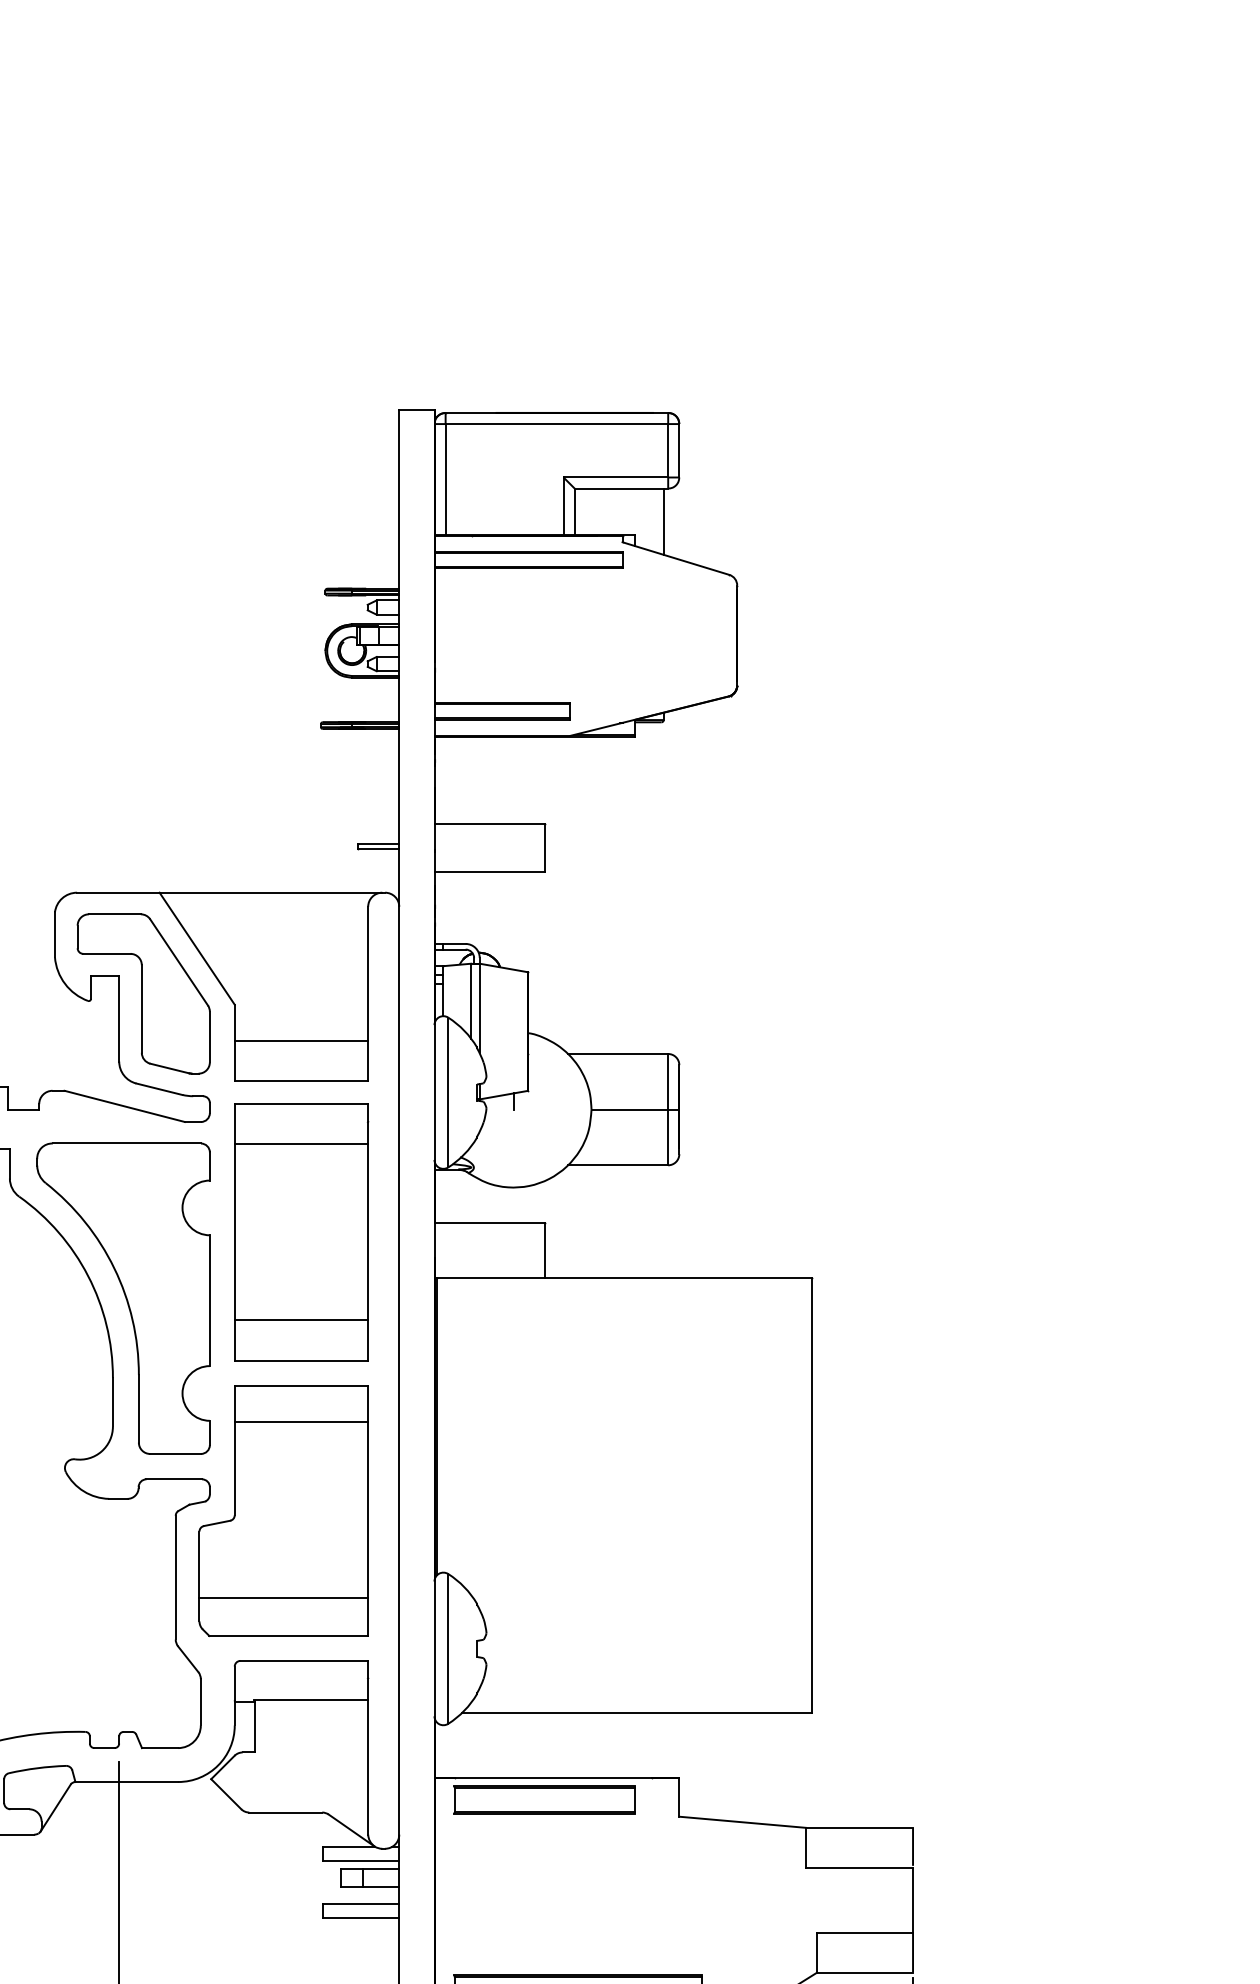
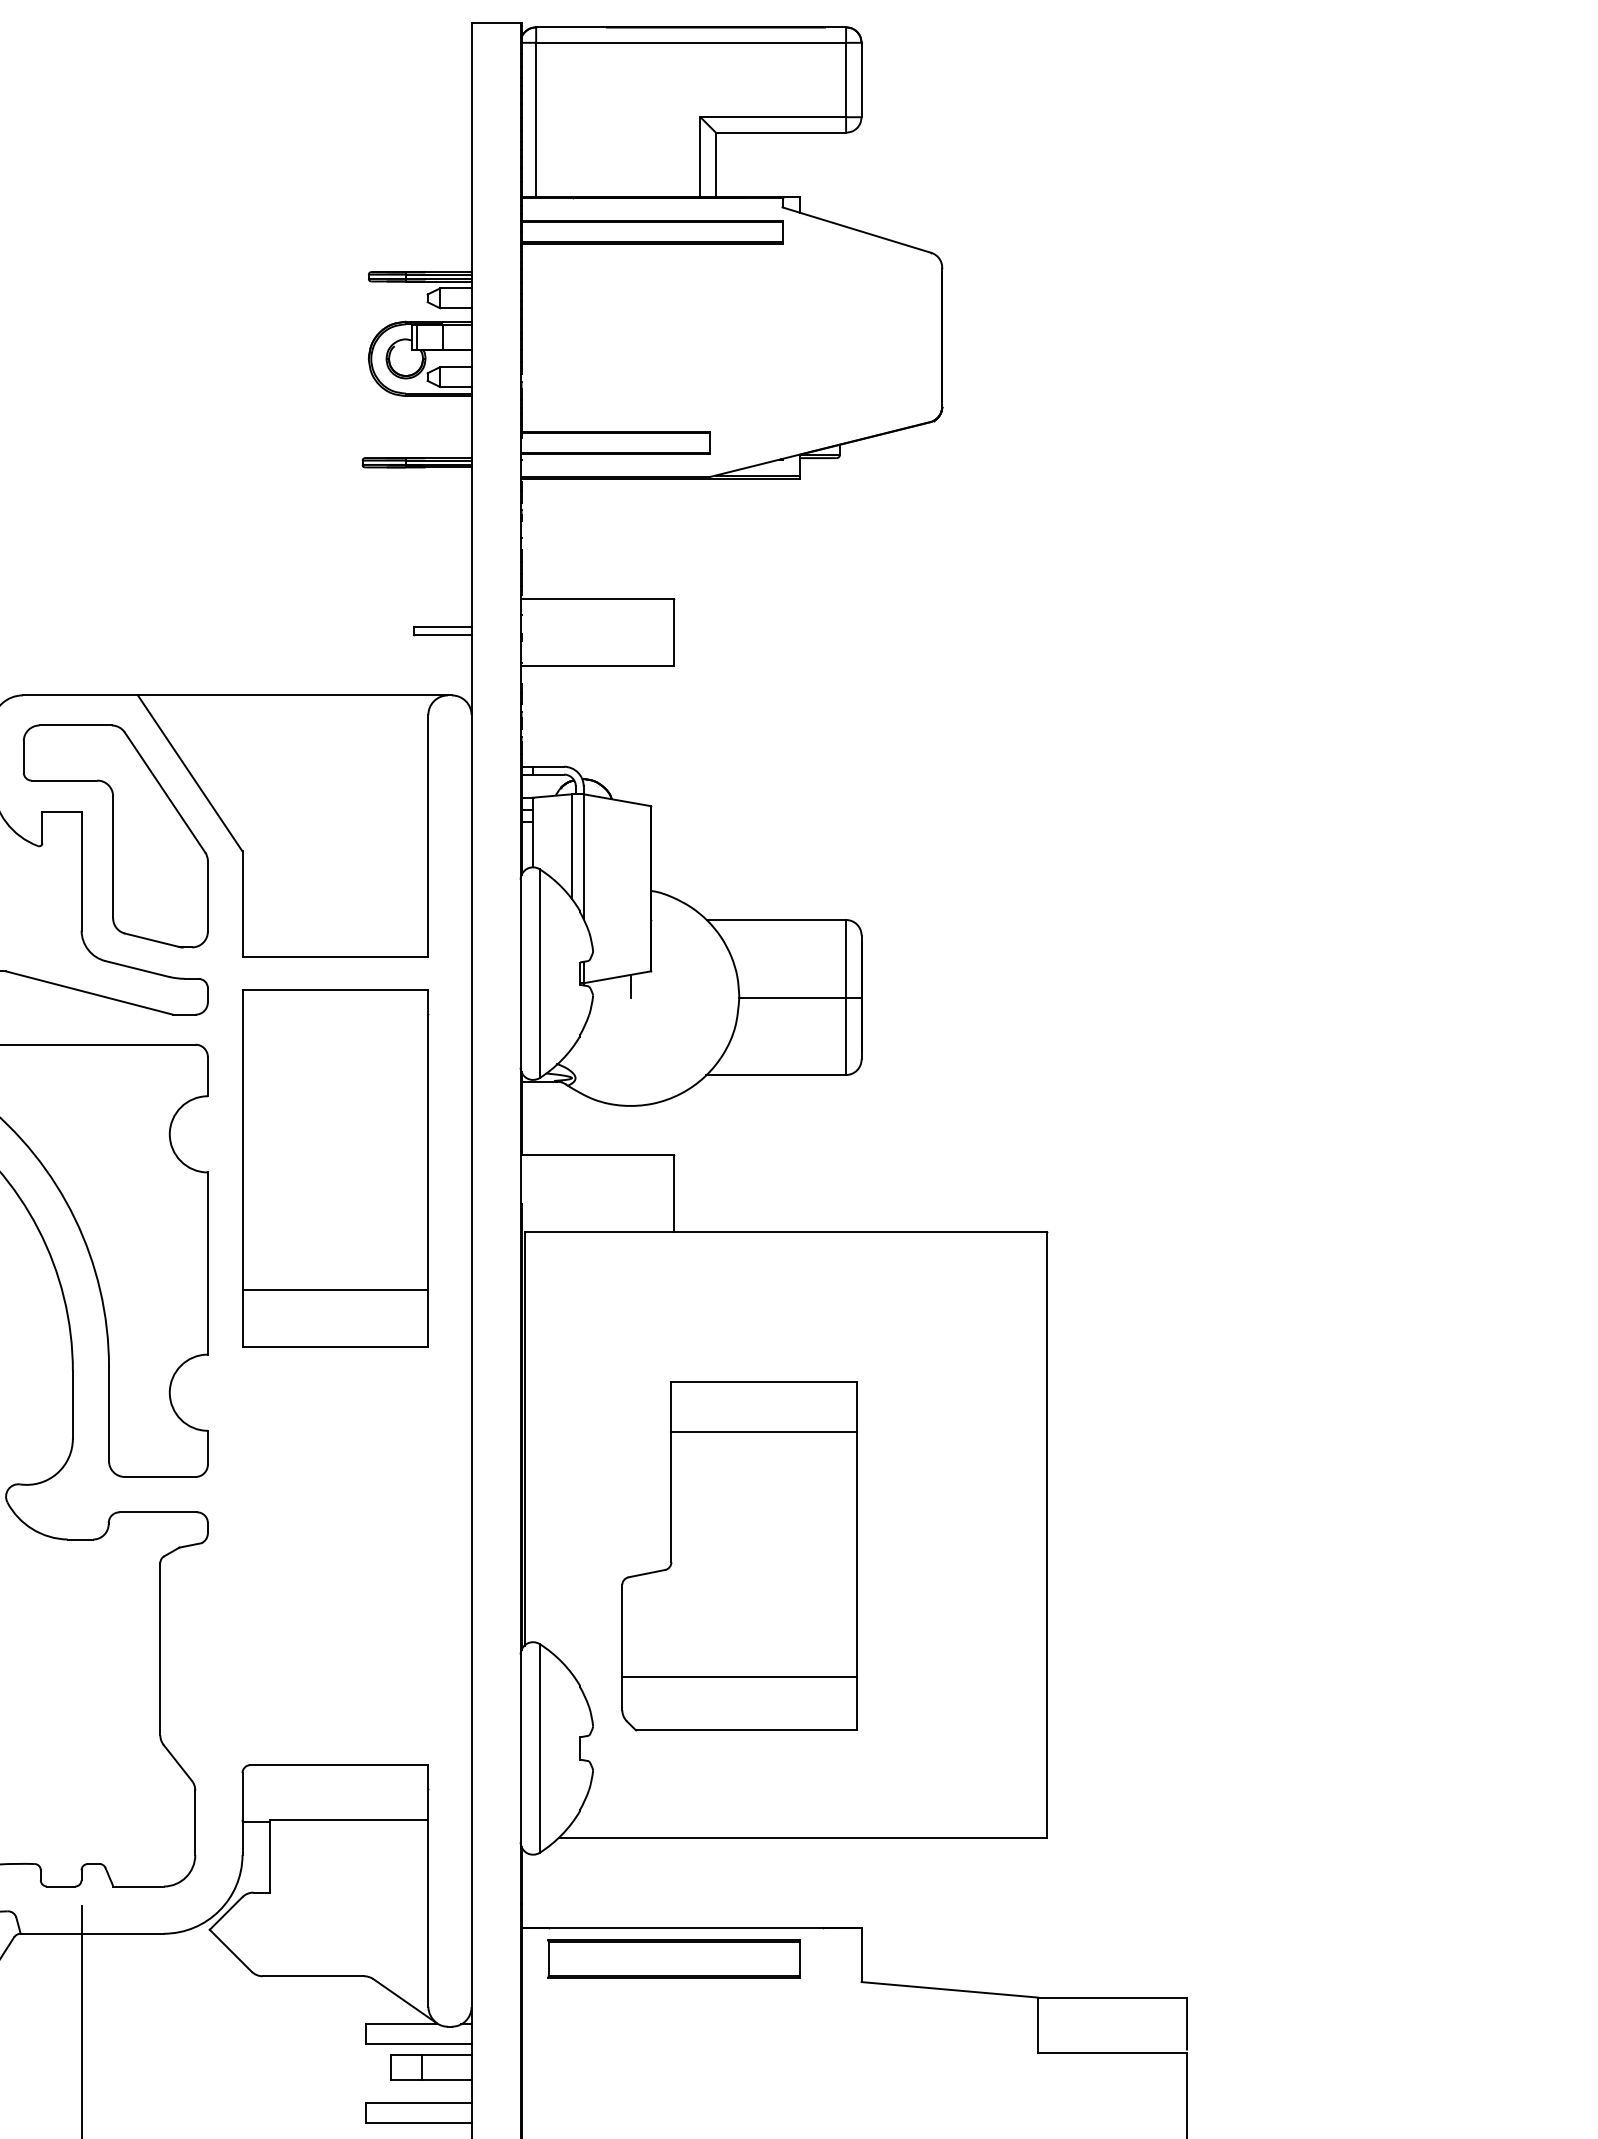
line: (663, 521) -> (839, 178), removed
line: (301, 1041) -> (335, 902), removed
line: (301, 1143) -> (335, 1044), removed
part: (283, 1511) -> (739, 1557), moved

